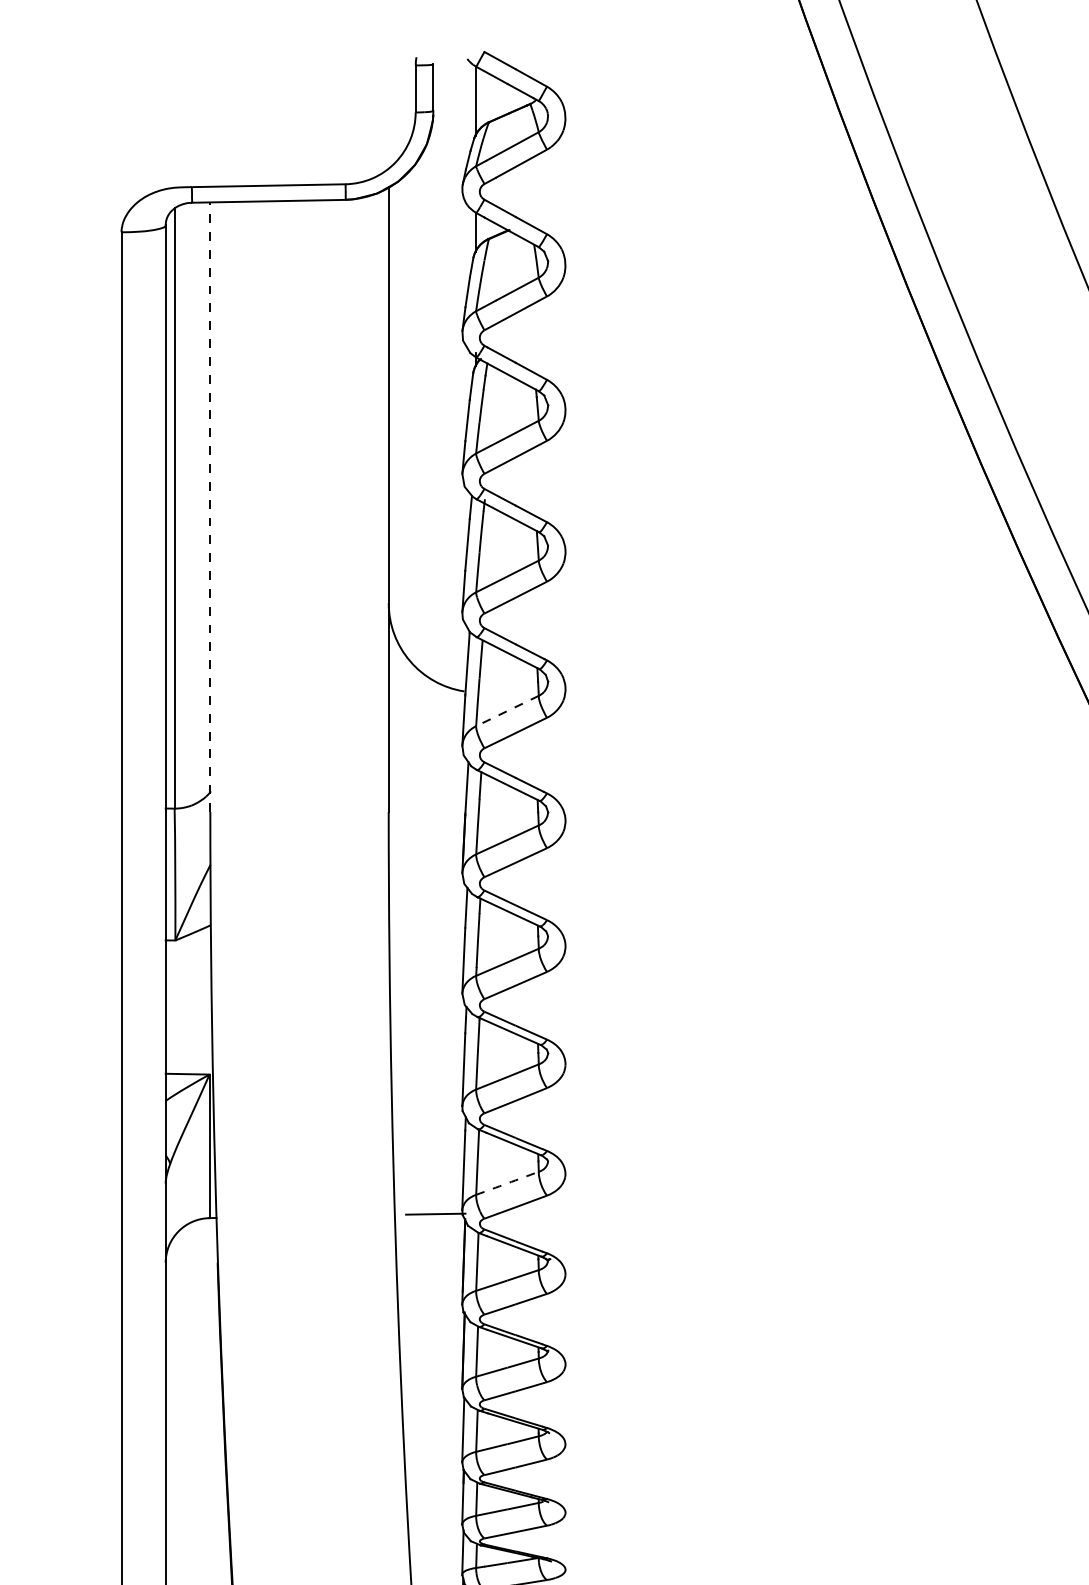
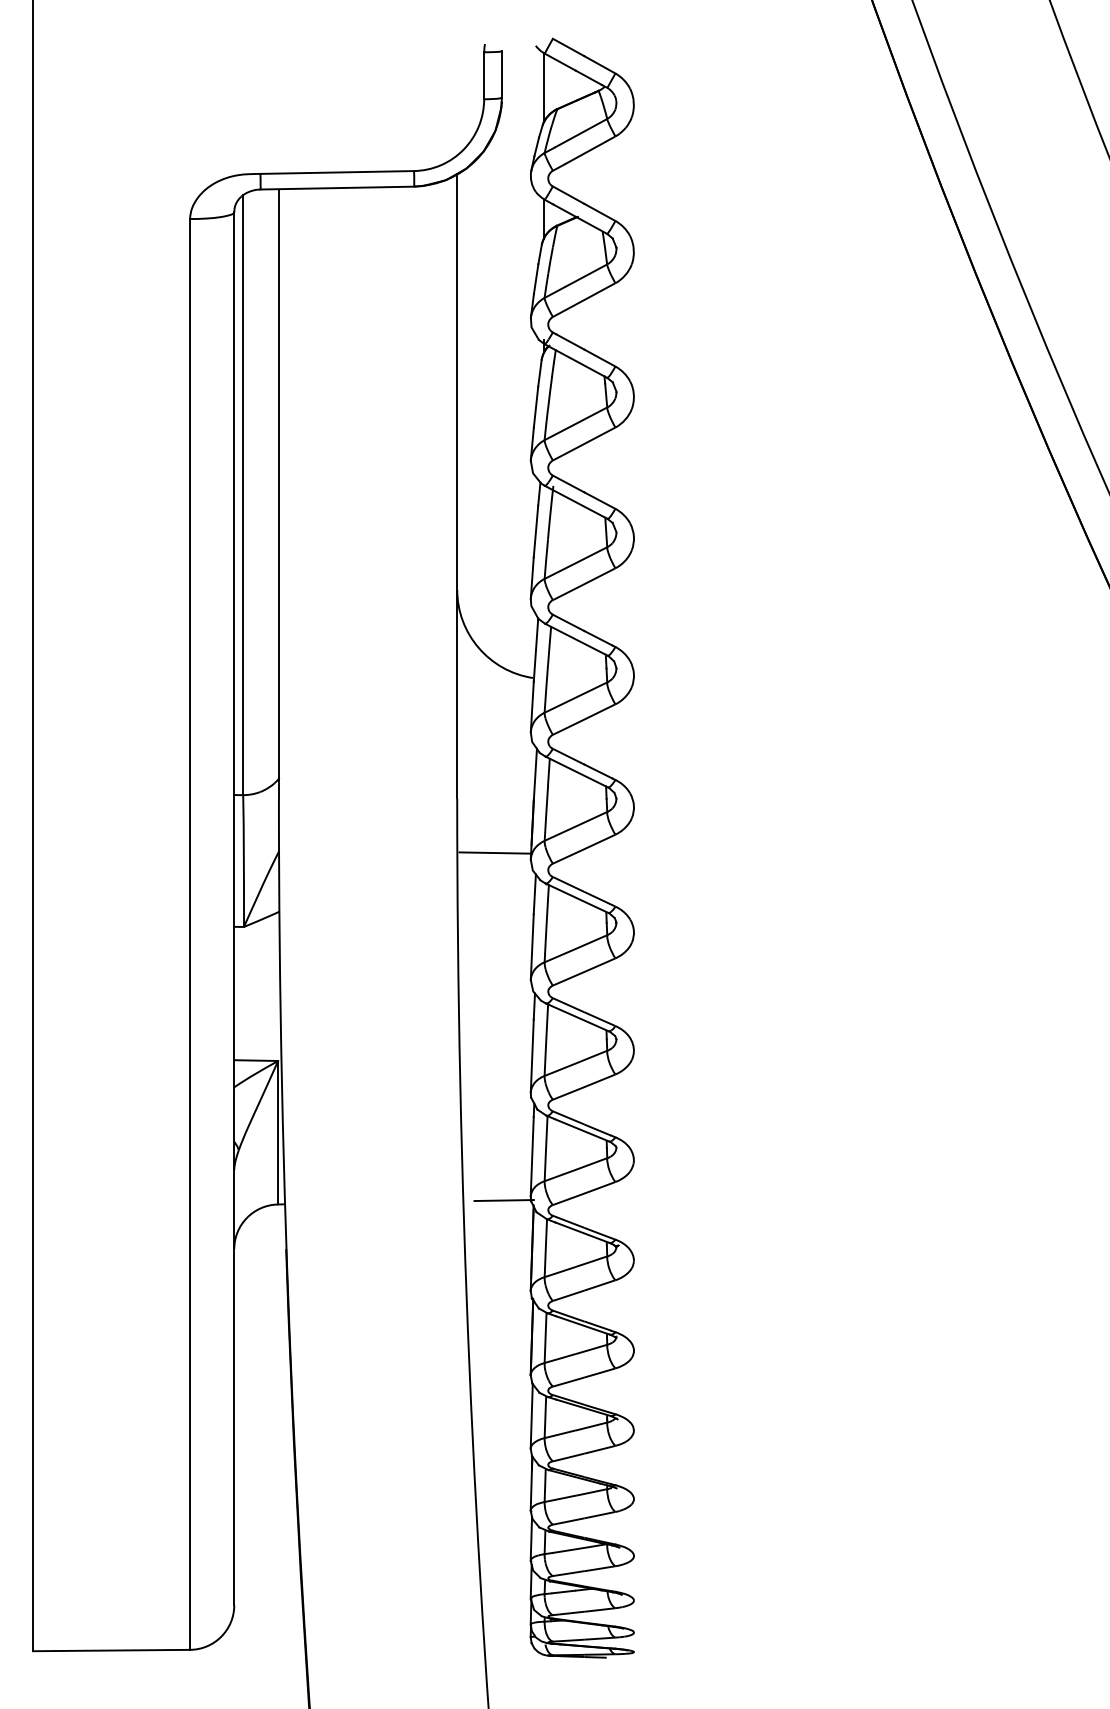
line: (209, 506) -> (278, 493), dashed -> solid
line: (507, 710) -> (575, 697), dashed -> solid
line: (426, 865) -> (494, 852), added
arc: (507, 1183) -> (575, 1169), dashed -> solid

